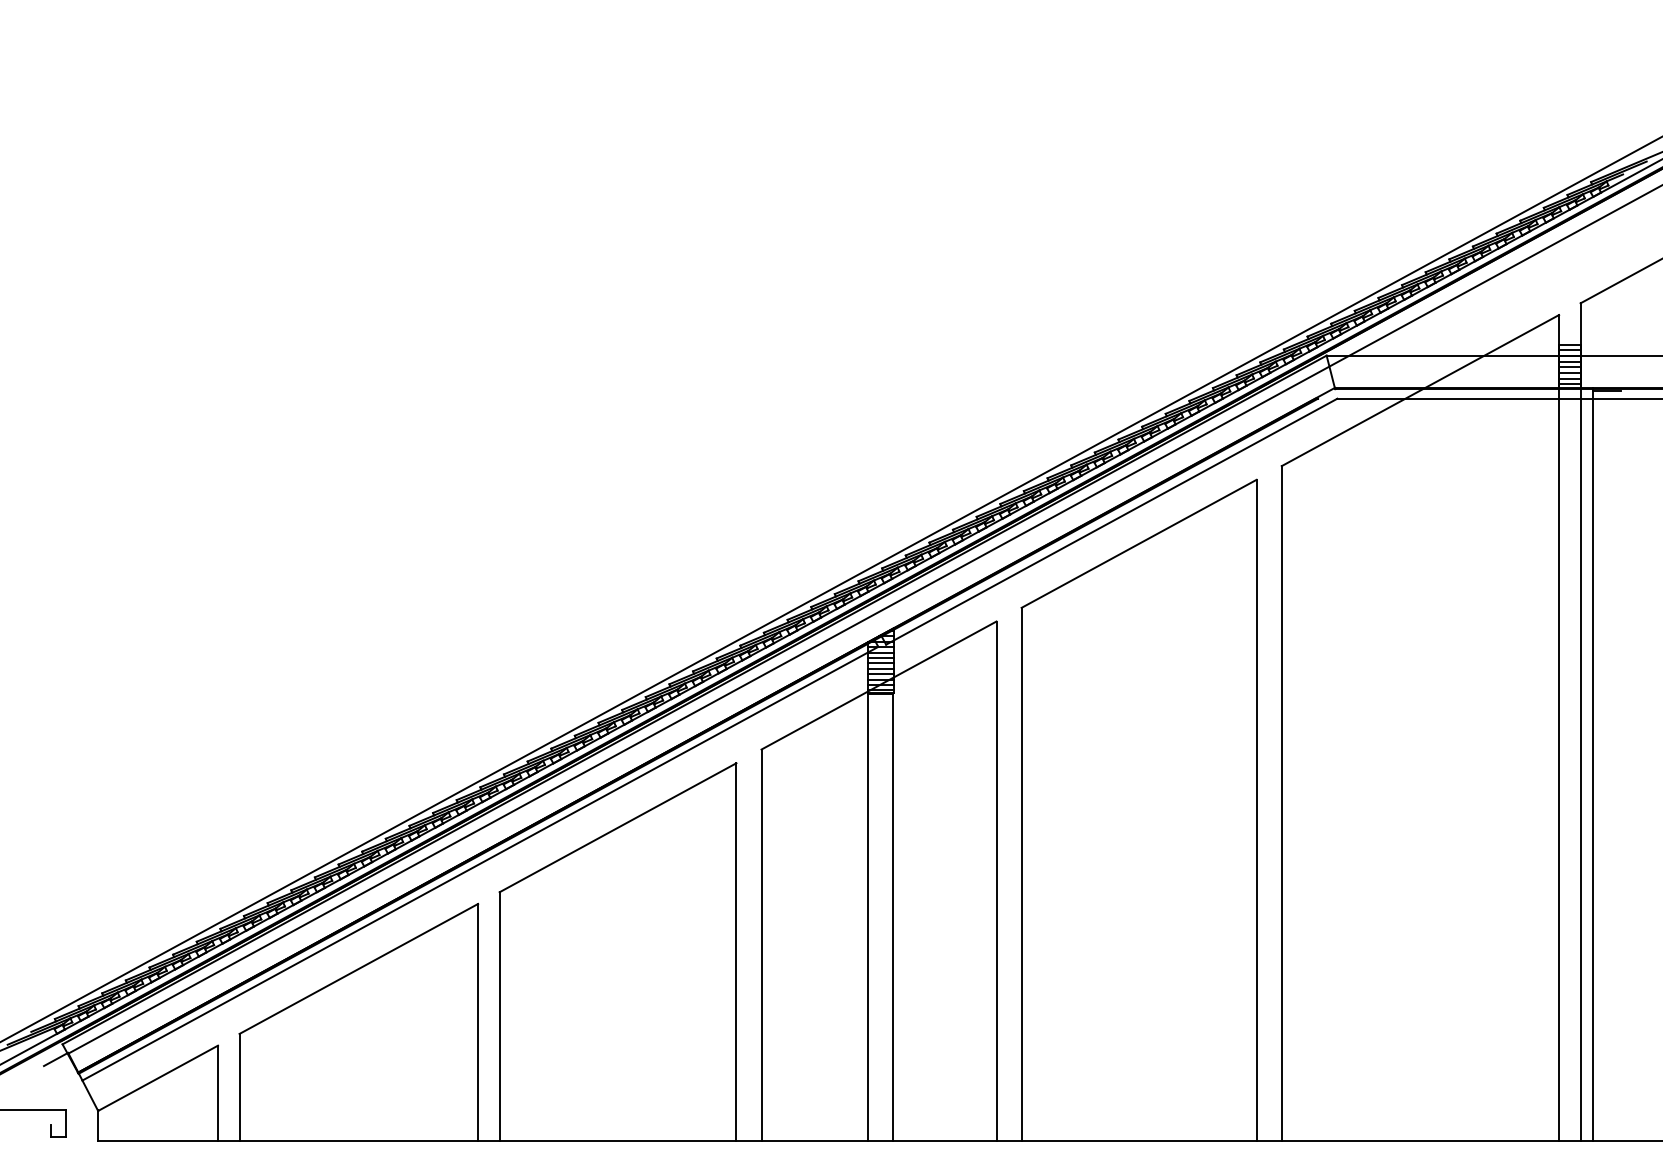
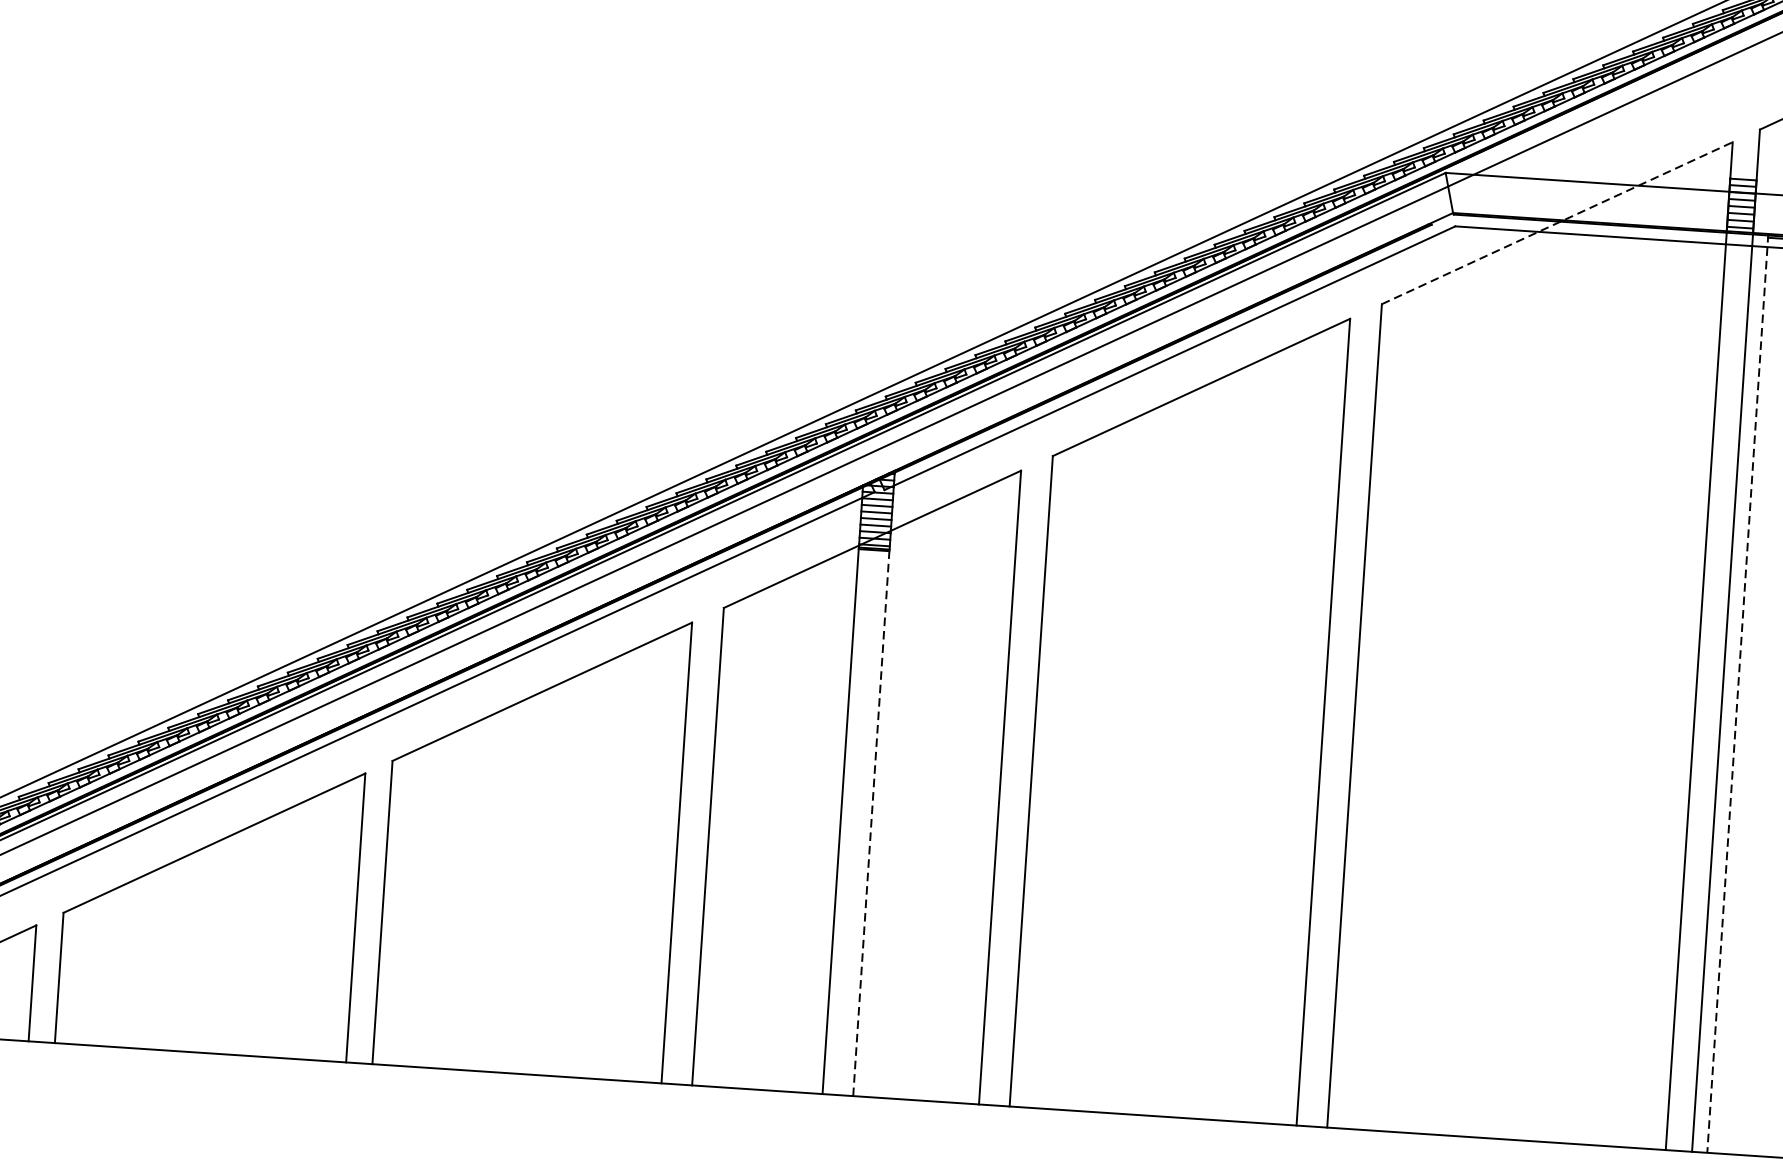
line: (1420, 390) -> (1557, 223), solid -> dashed
line: (1593, 764) -> (1738, 693), solid -> dashed
line: (893, 916) -> (871, 822), solid -> dashed

